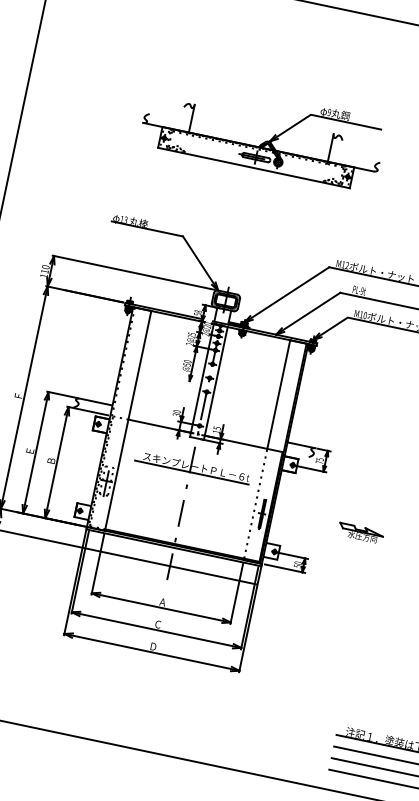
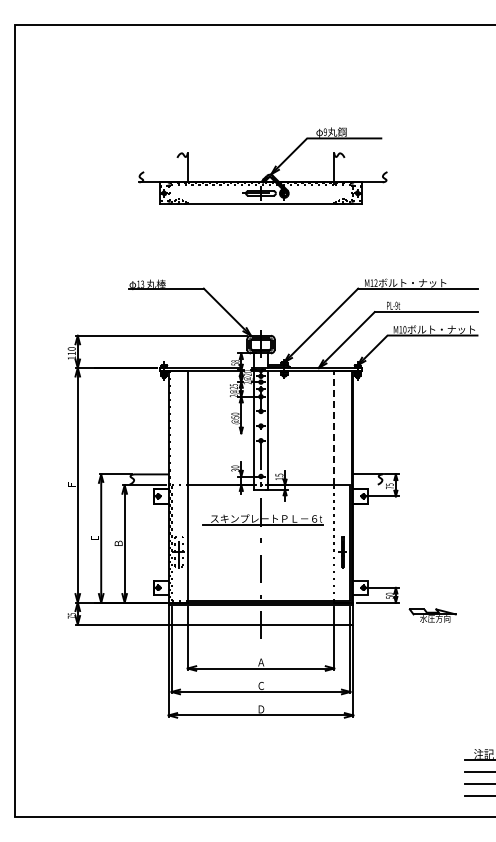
line: (279, 394) -> (334, 427), solid -> dashed
part: (360, 533) -> (432, 615), moved

